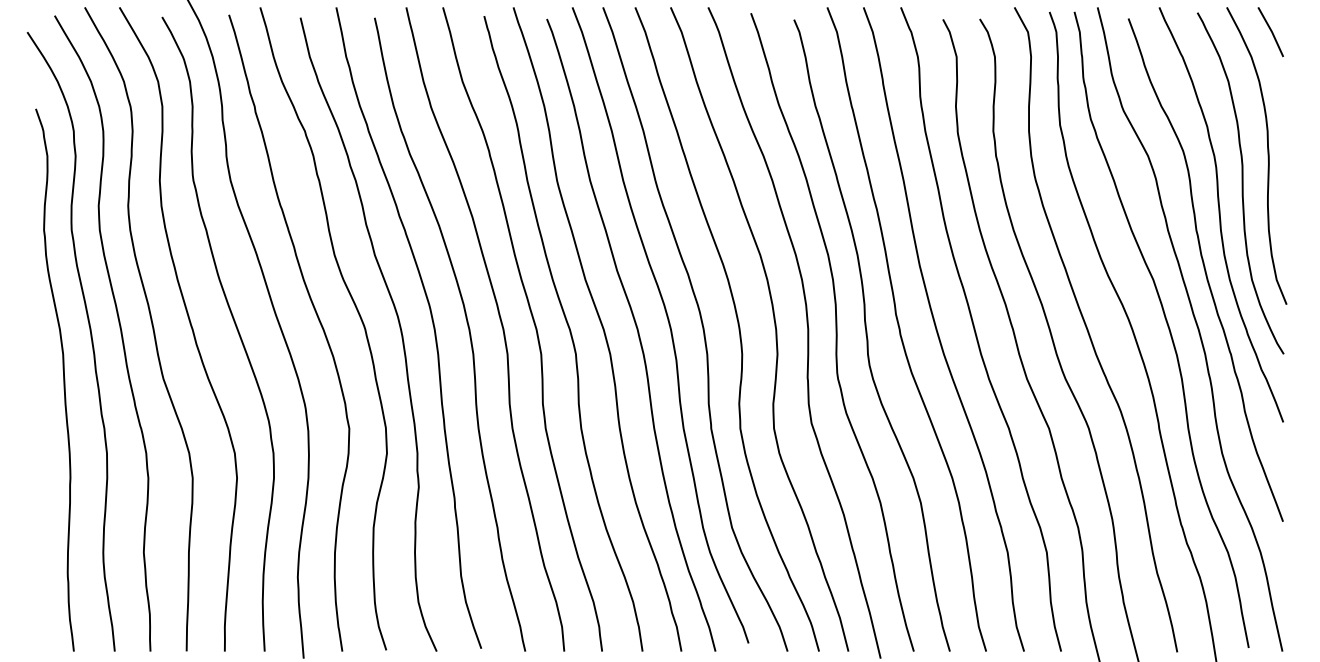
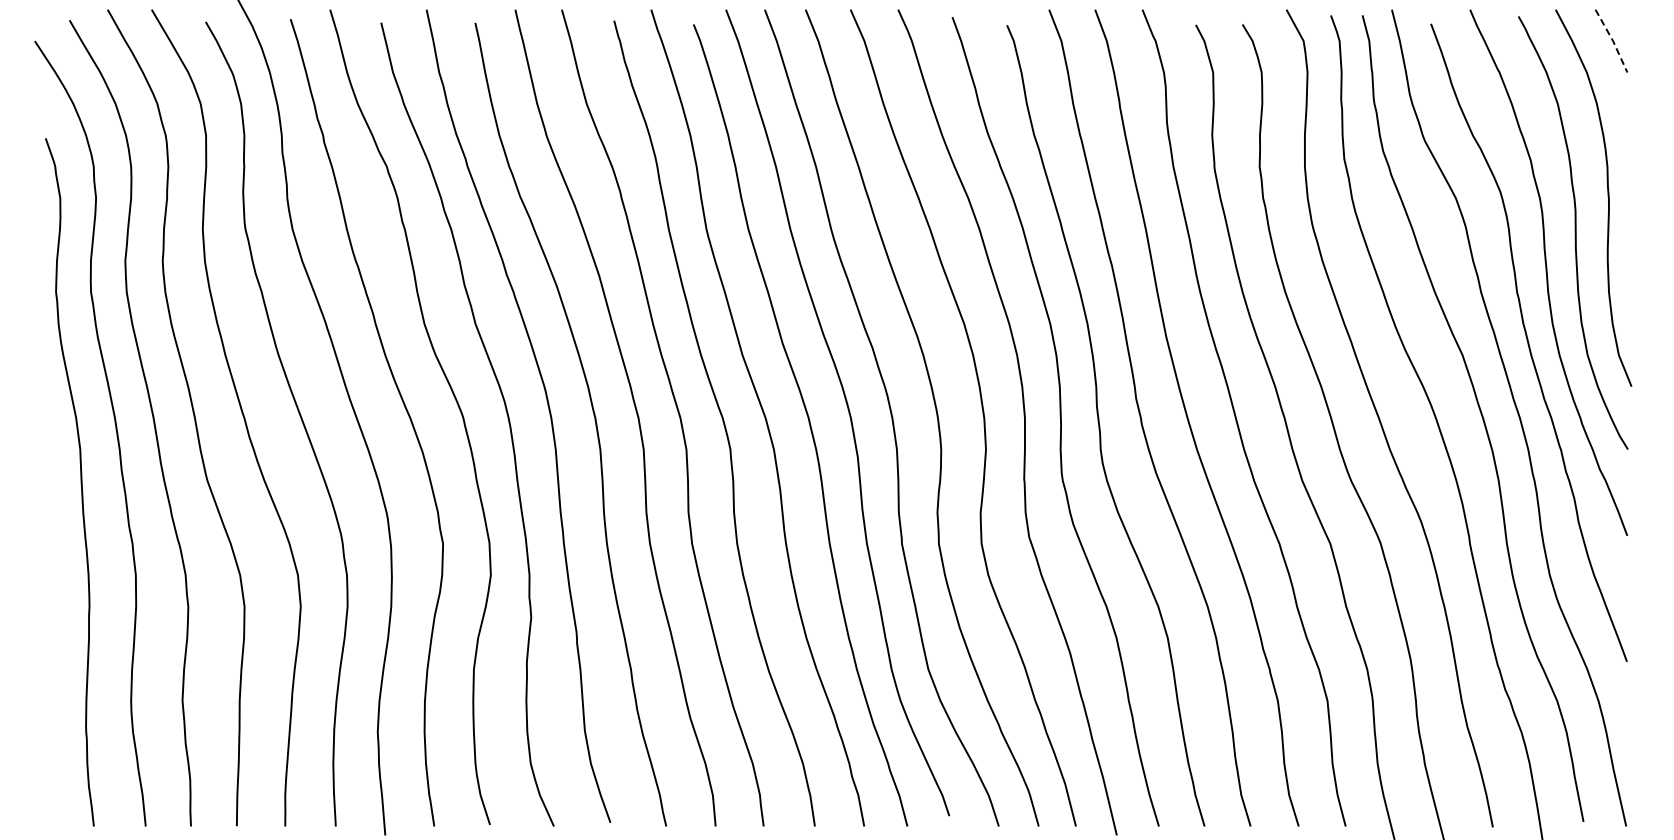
line: (1272, 32) -> (1613, 41), solid -> dashed

